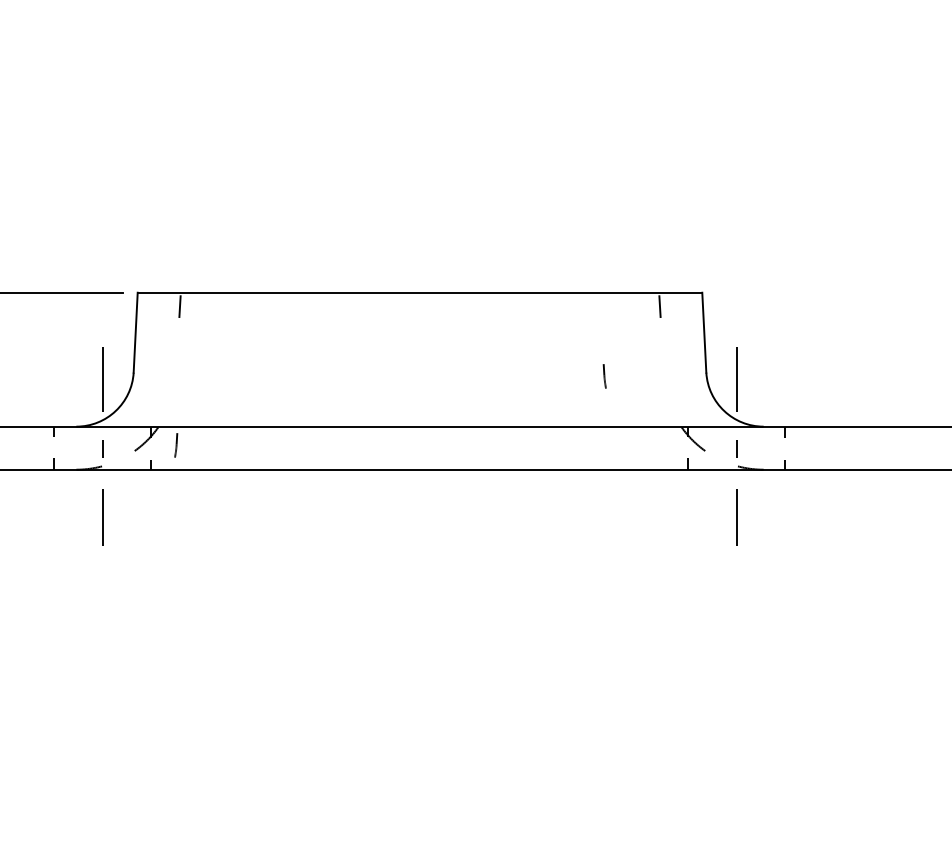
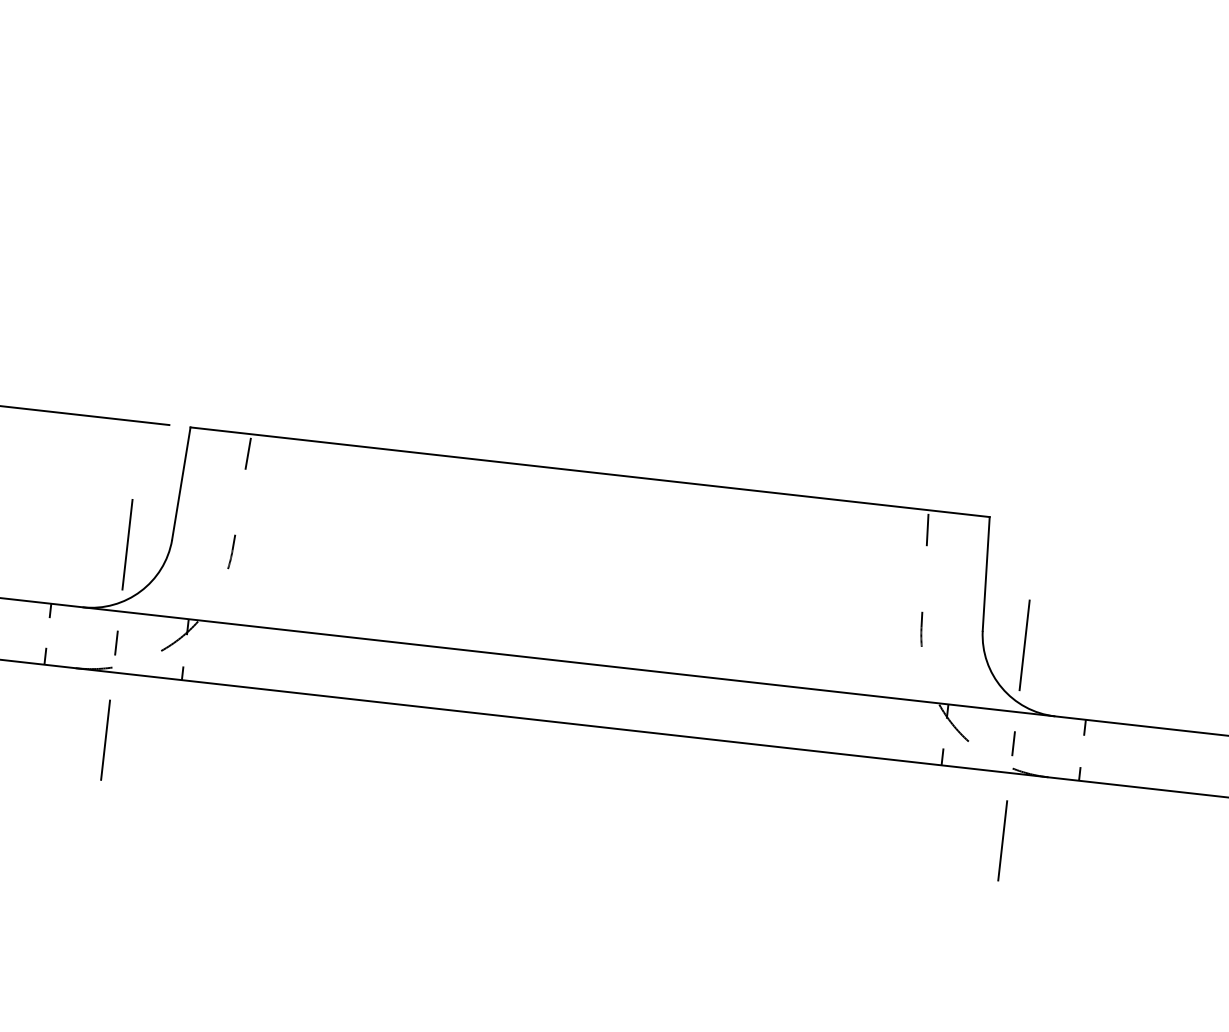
line: (604, 376) -> (921, 629), moved
line: (176, 445) -> (232, 552), moved

